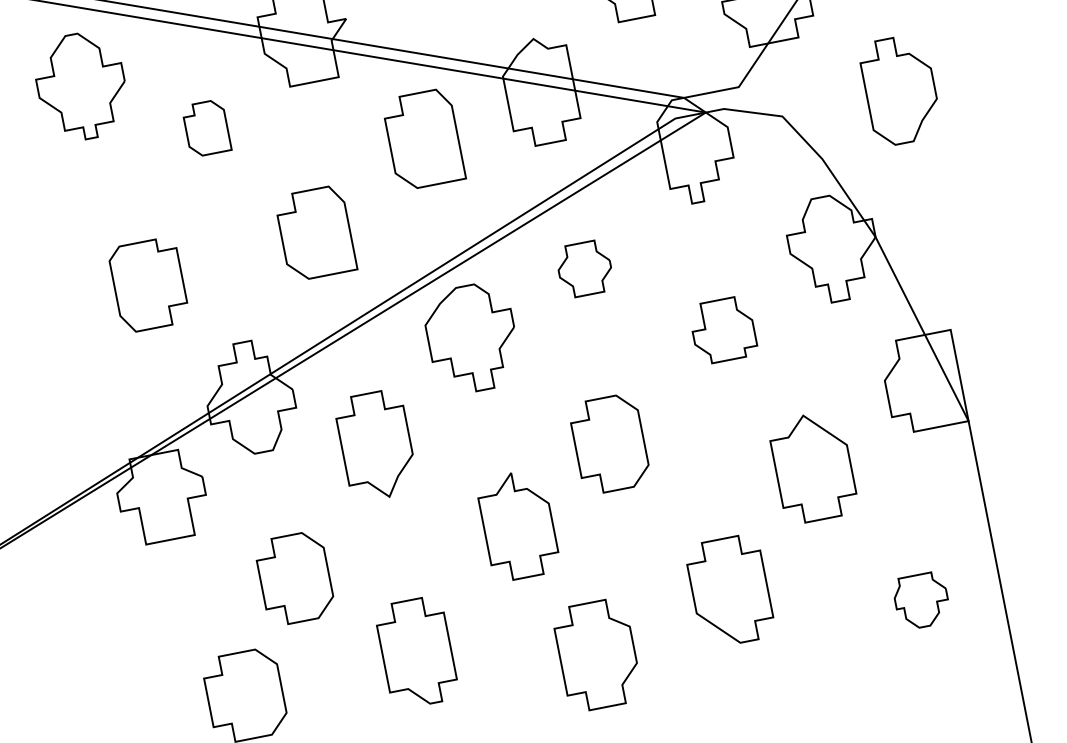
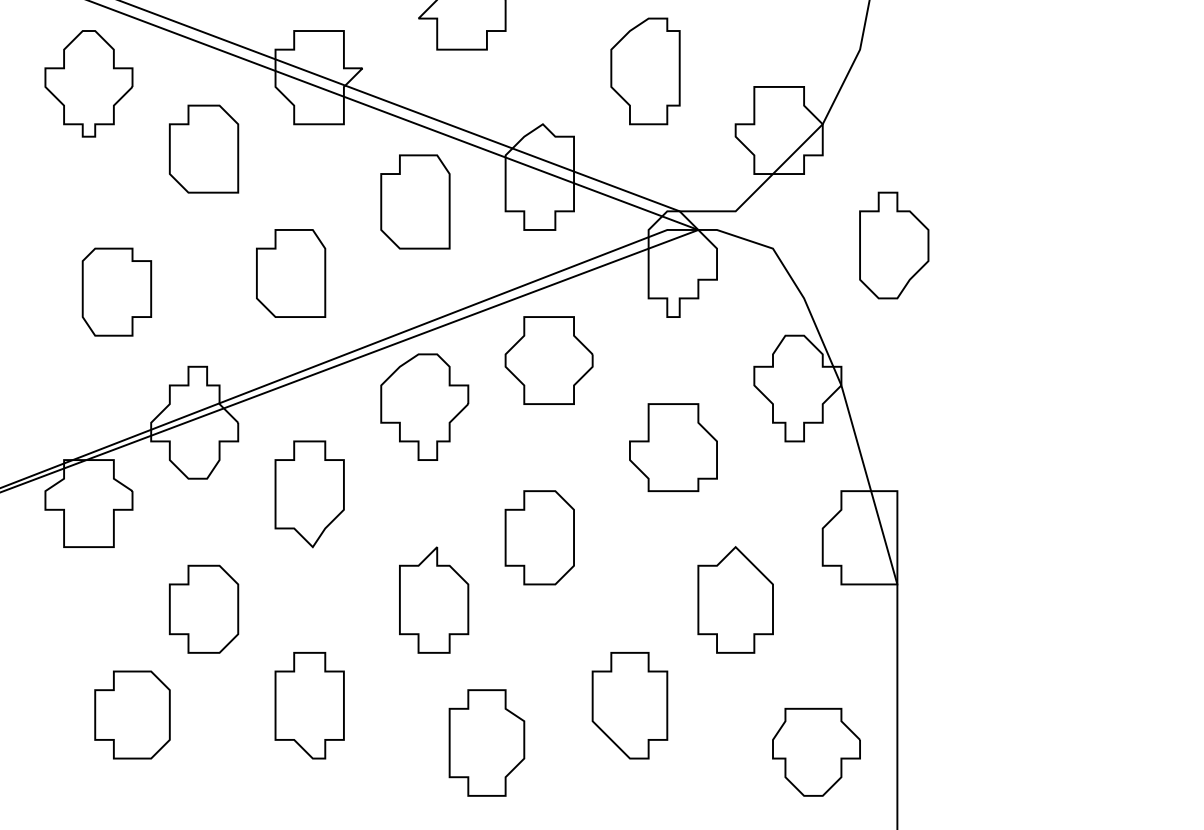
part: (206, 127) -> (203, 148), size x1.67
part: (584, 269) -> (548, 360), size x1.67
part: (723, 330) -> (673, 447), size x1.43
part: (921, 600) -> (816, 751), size x1.67

